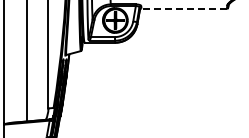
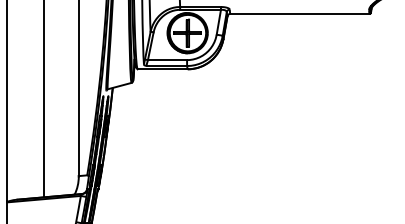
line: (184, 8) -> (300, 13), dashed -> solid

